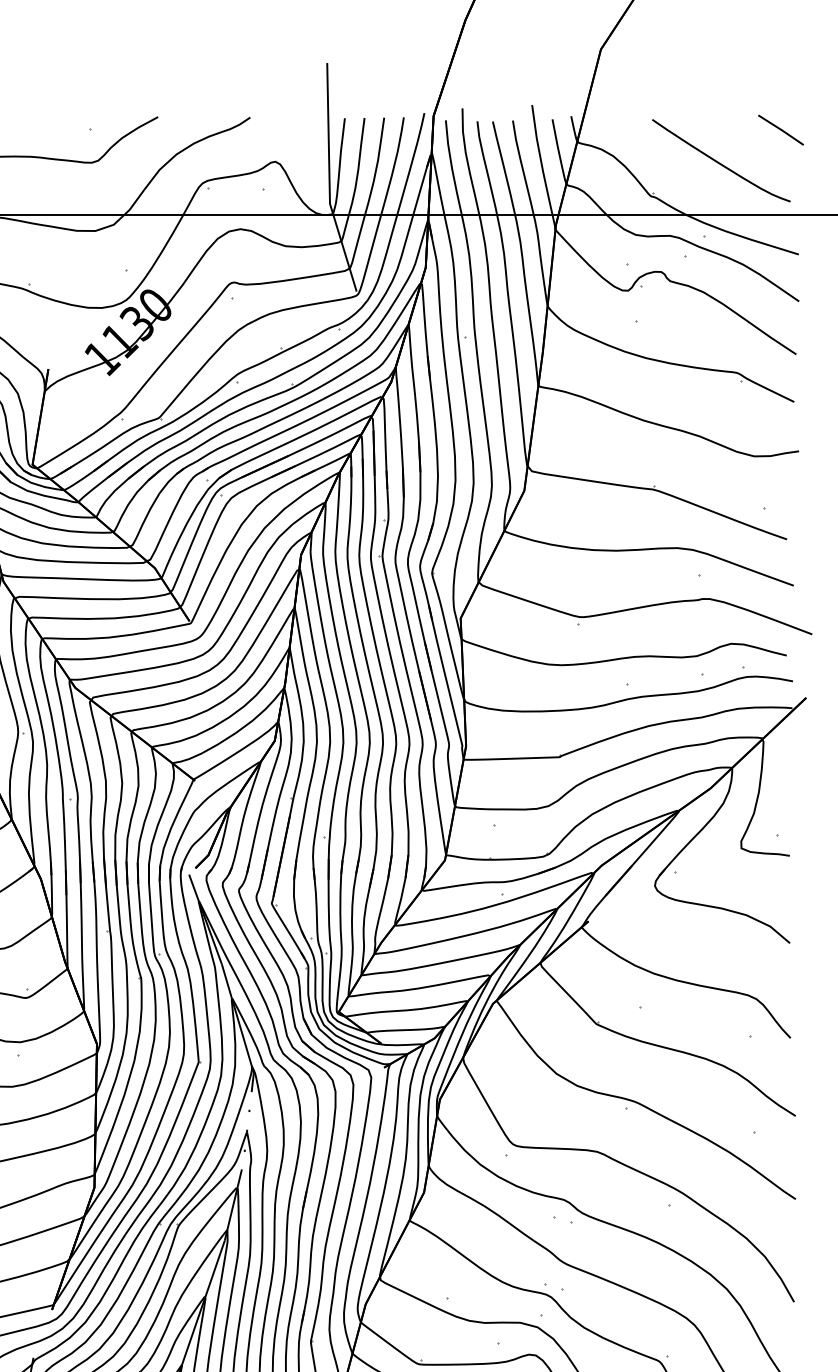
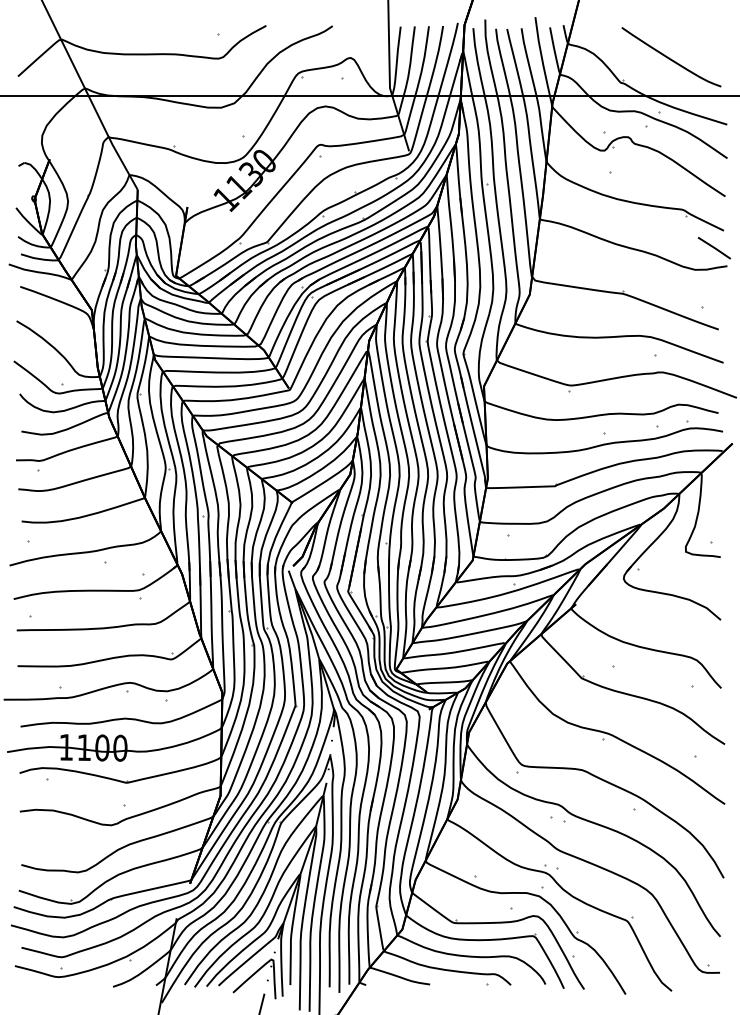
line: (779, 130) -> (713, 248), moved

